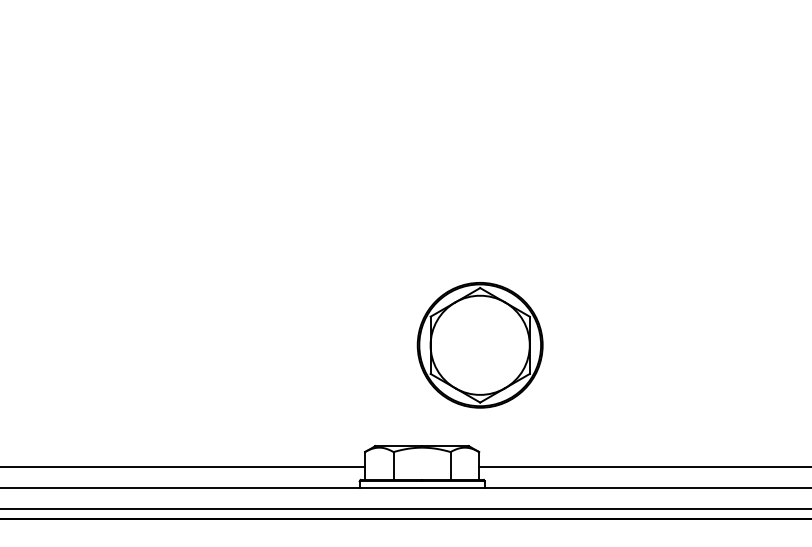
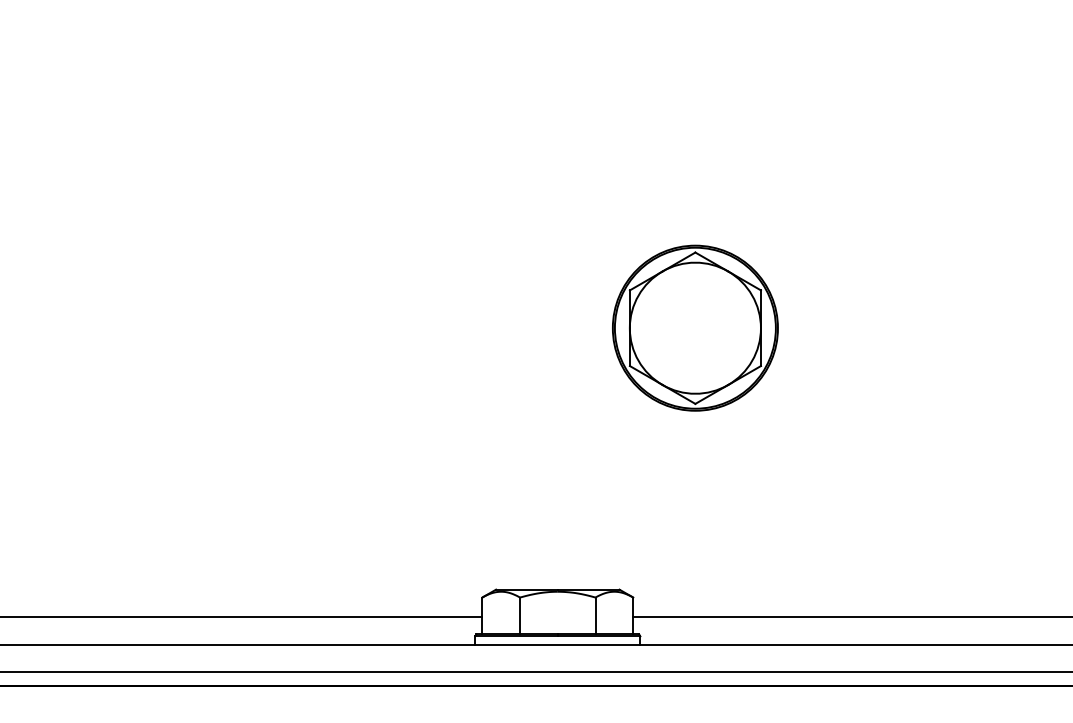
part: (479, 345) -> (694, 328), moved

